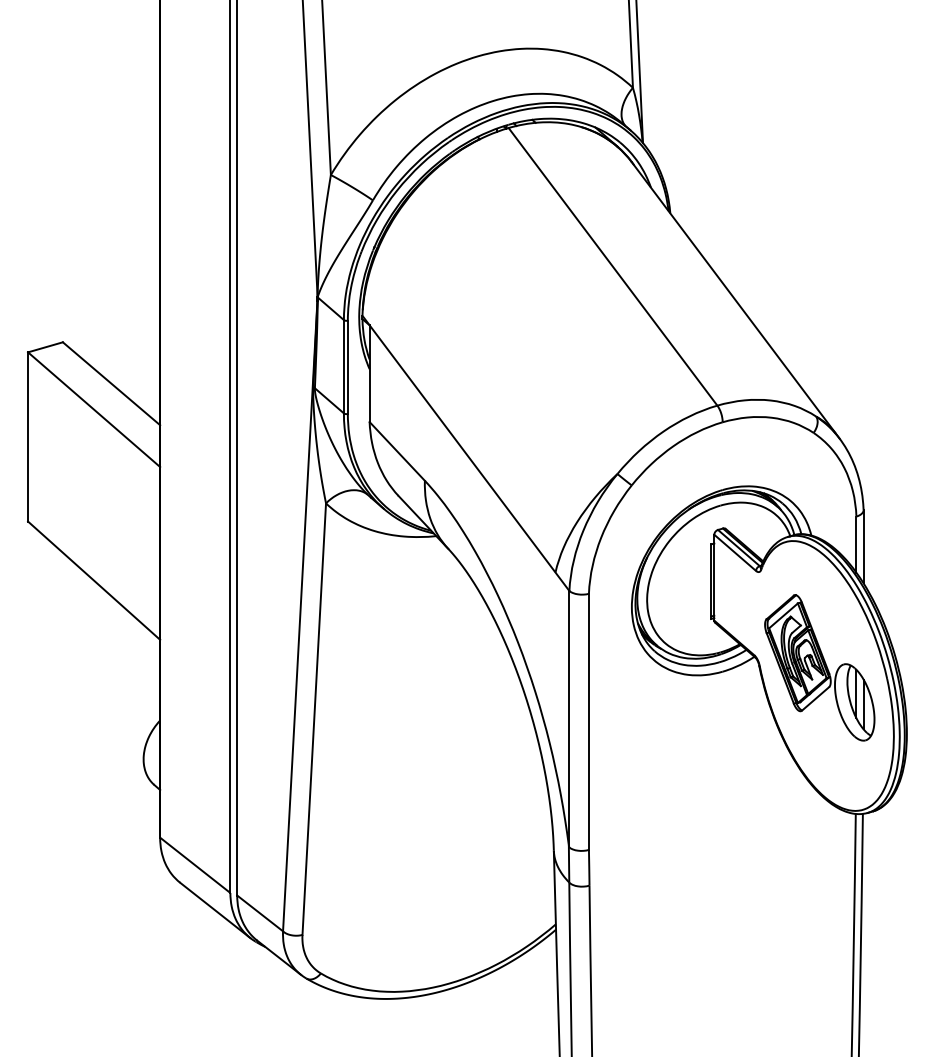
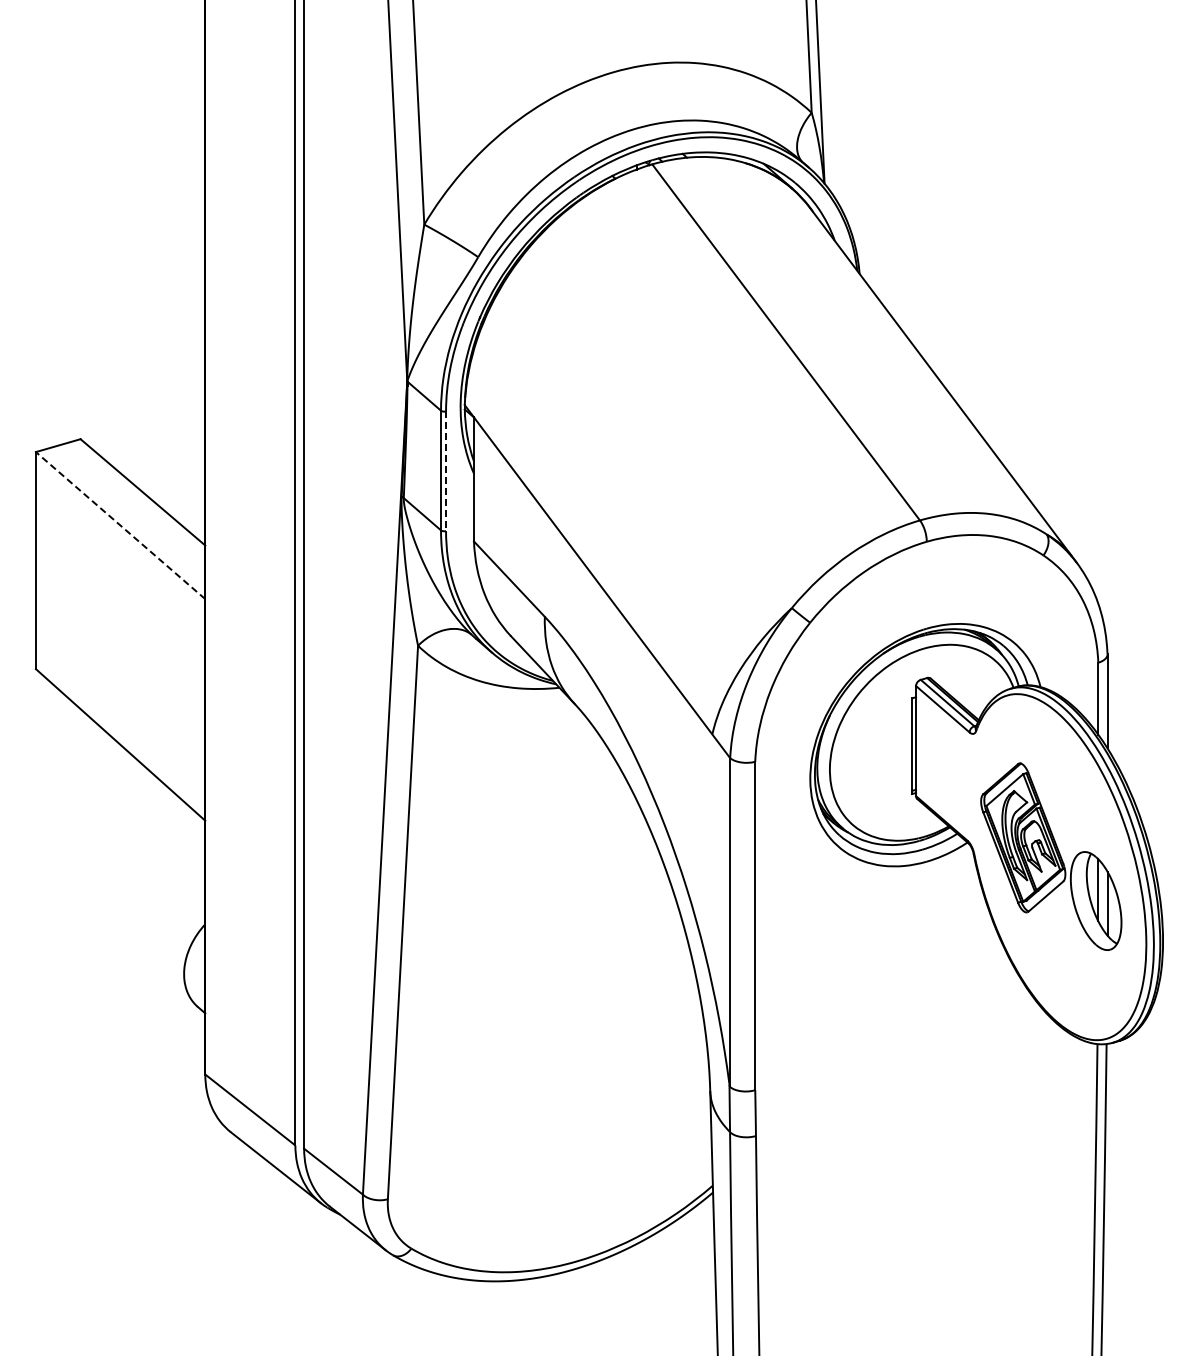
line: (348, 367) -> (446, 471), solid -> dashed
line: (94, 409) -> (120, 525), solid -> dashed

